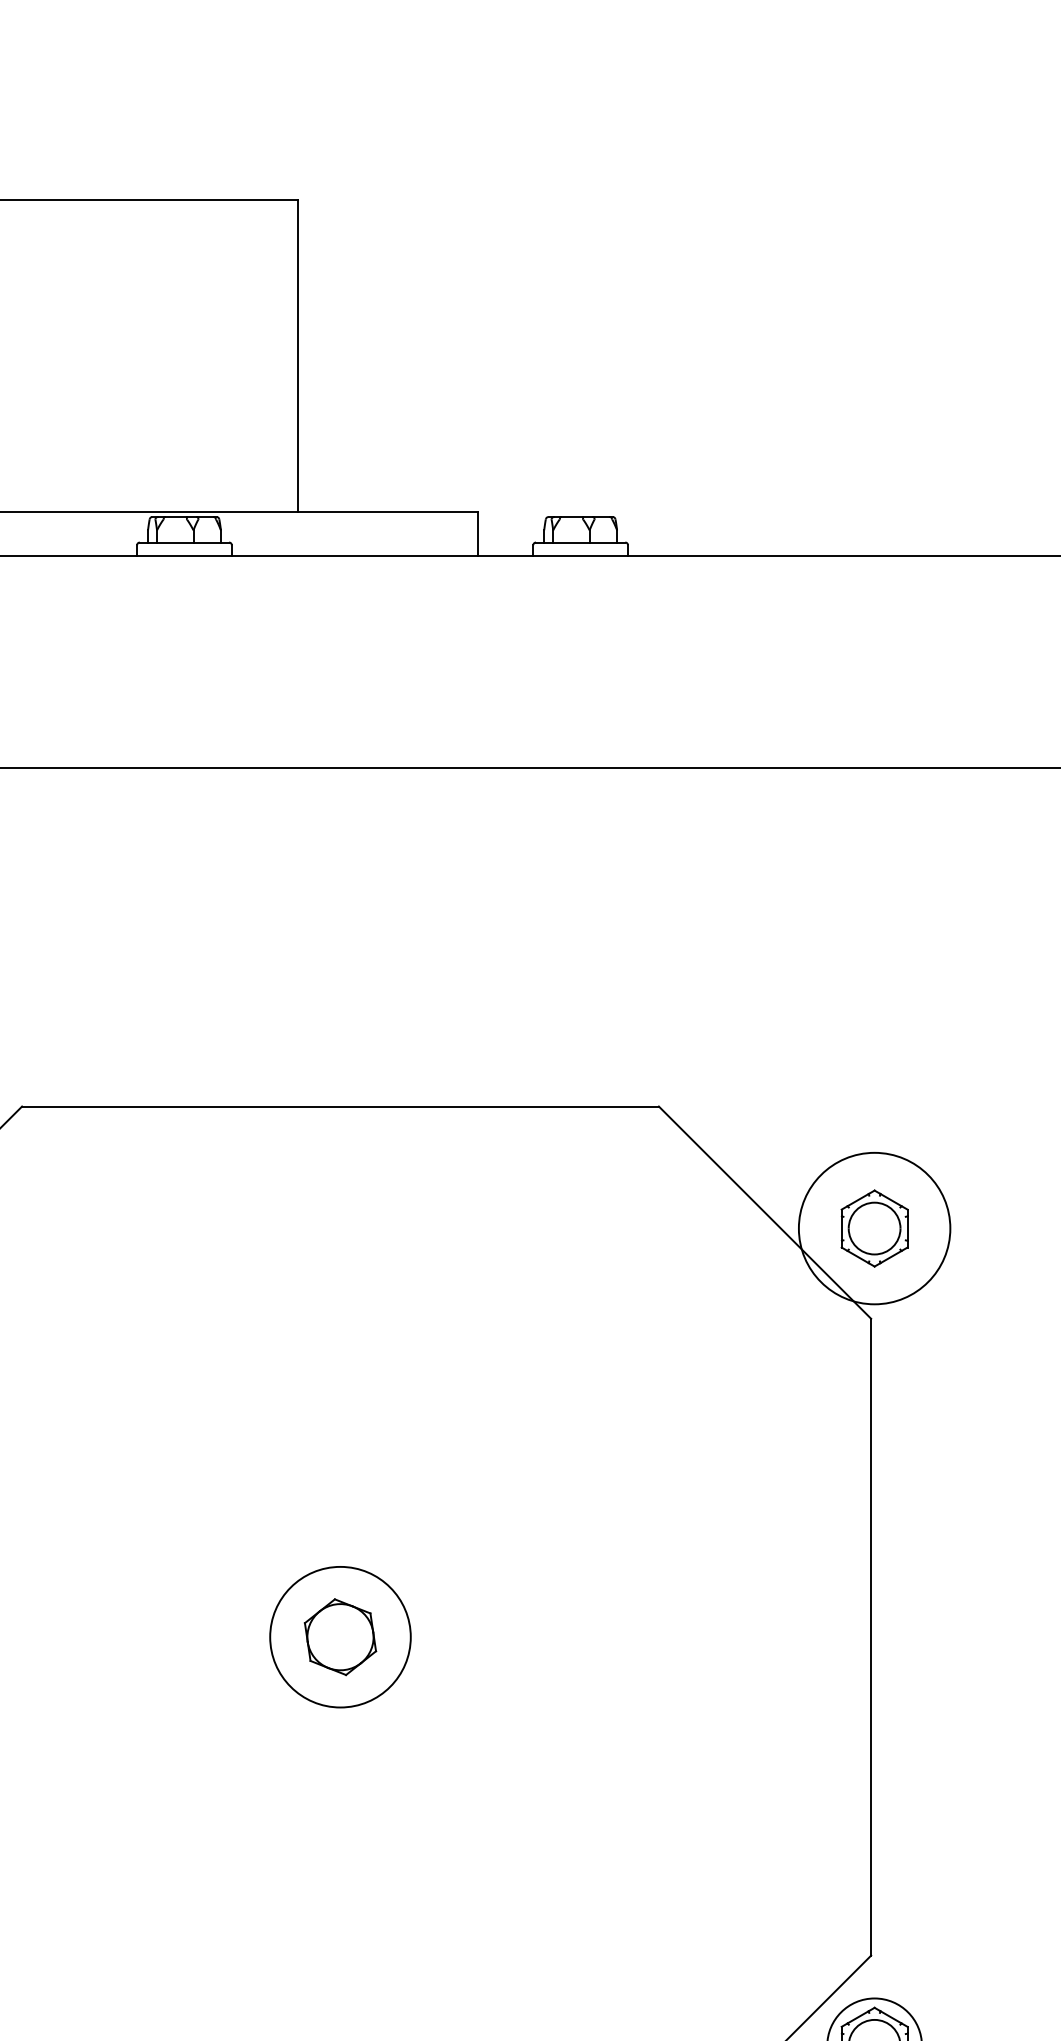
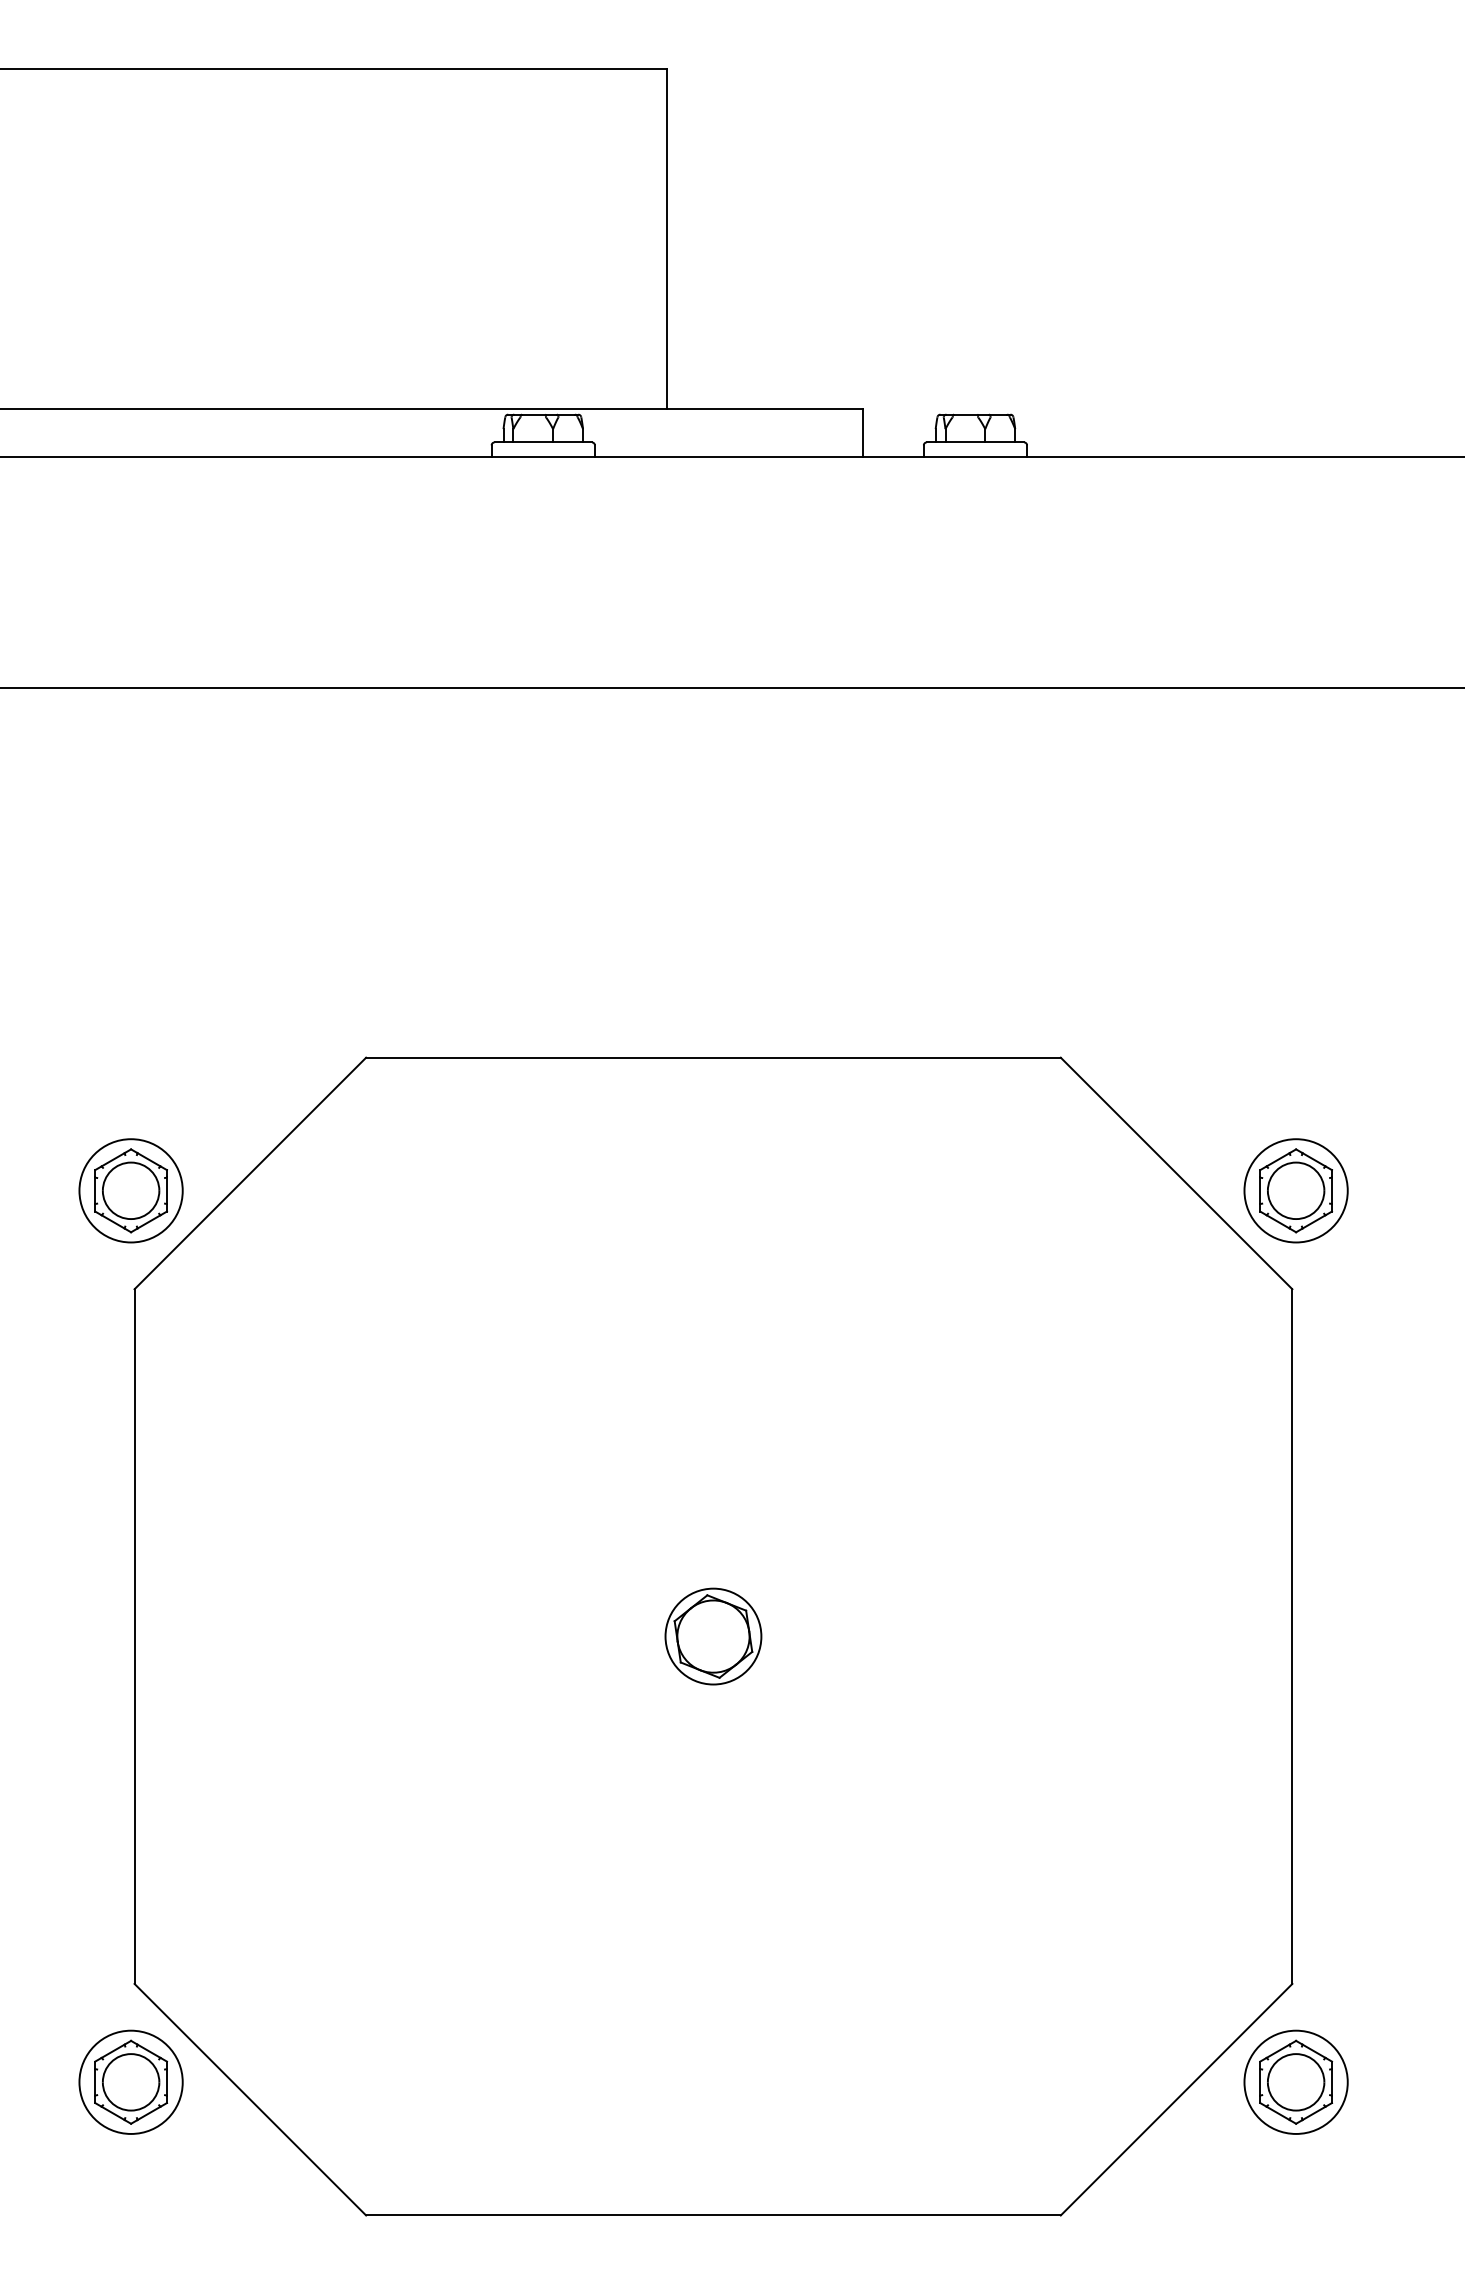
circle: (874, 1228) -> (1295, 1190), size x0.62
circle: (340, 1637) -> (713, 1636), size x0.62

